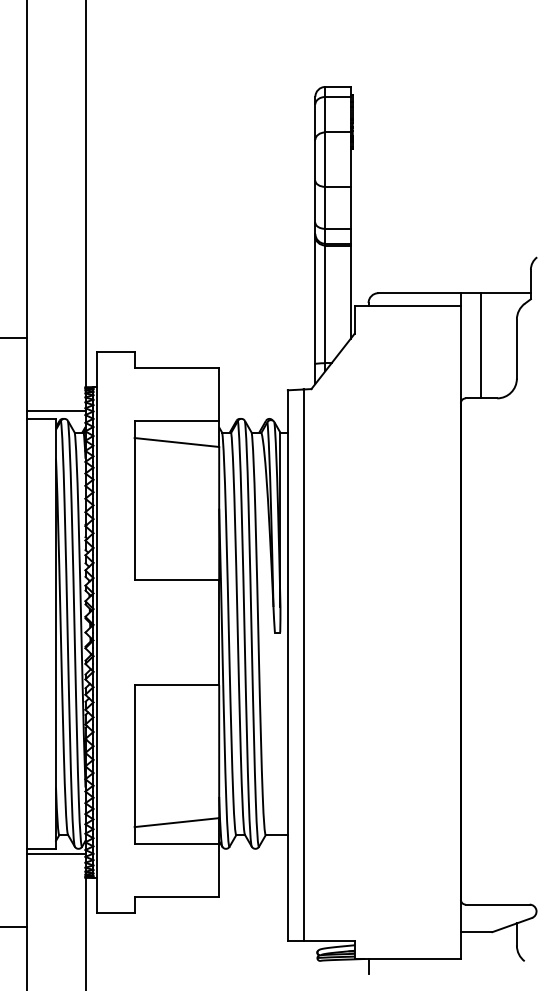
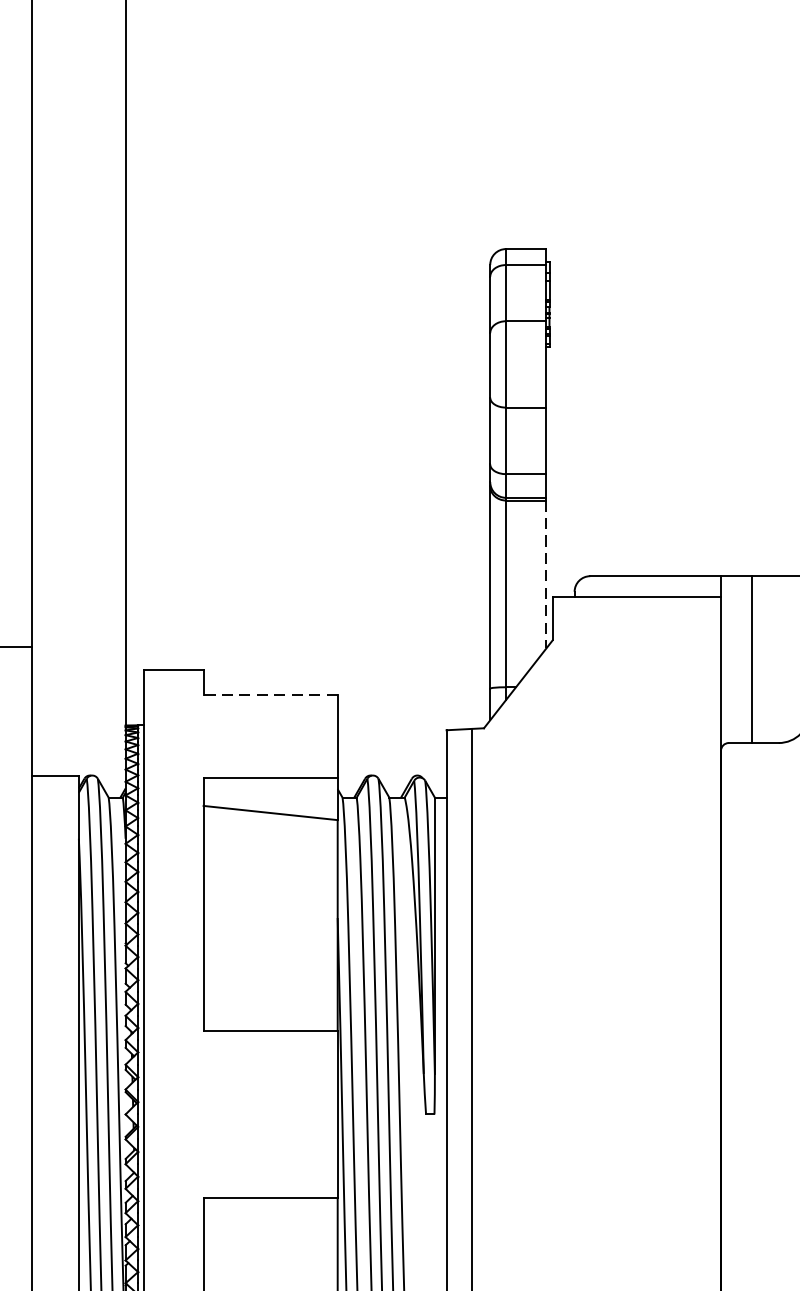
line: (350, 292) -> (545, 575), solid -> dashed
line: (176, 367) -> (269, 694), solid -> dashed
line: (55, 411) -> (78, 763), removed

